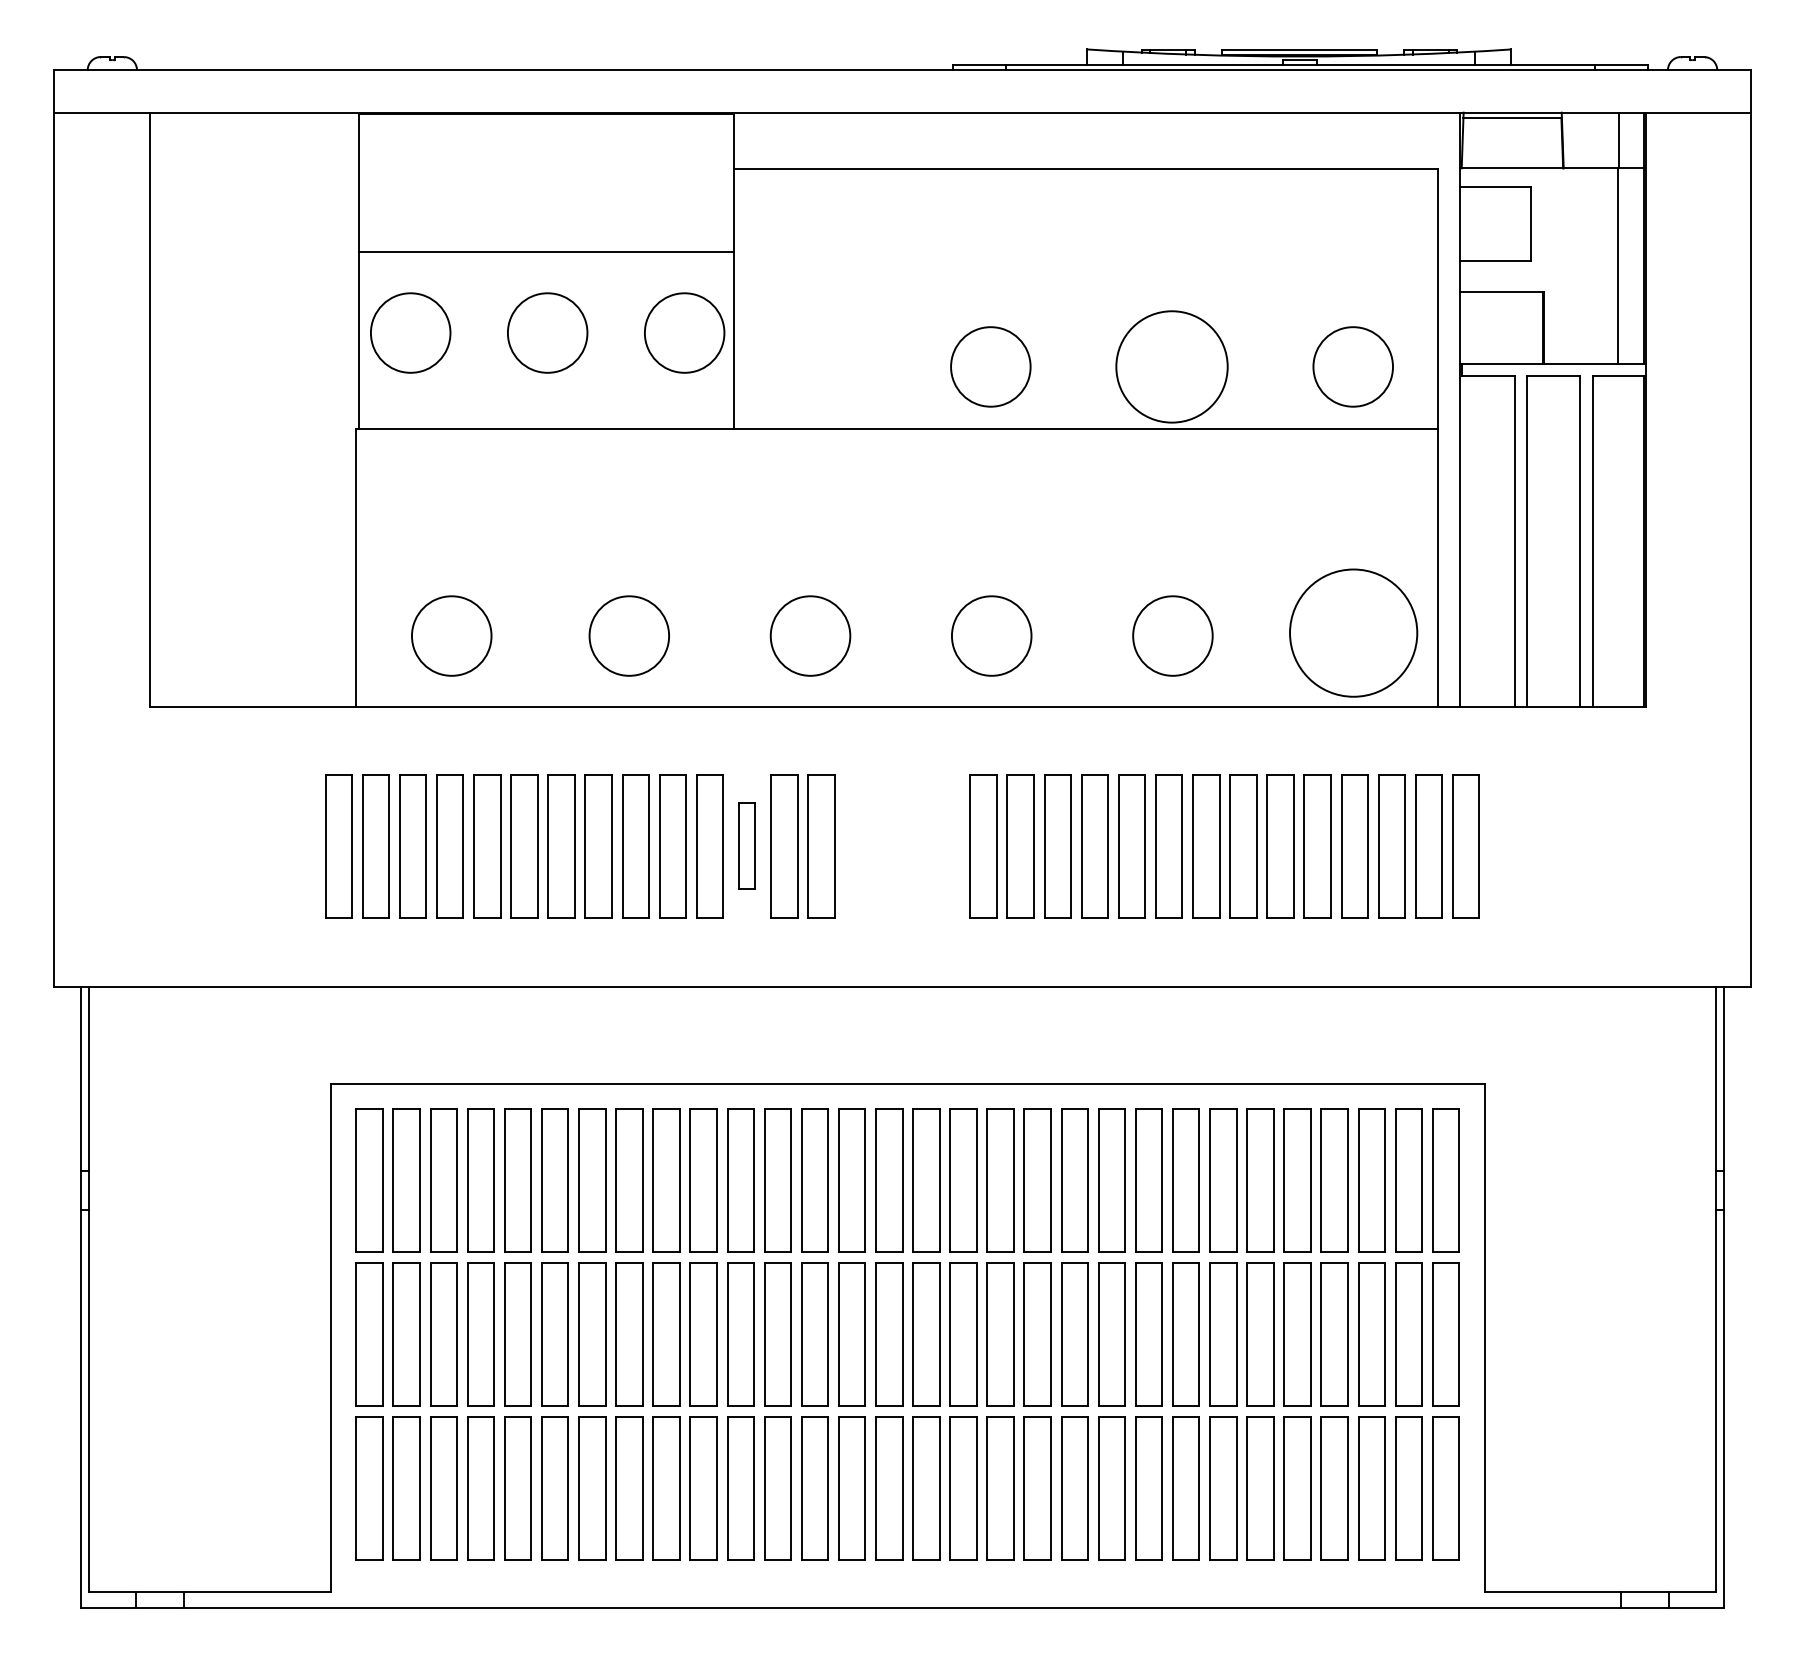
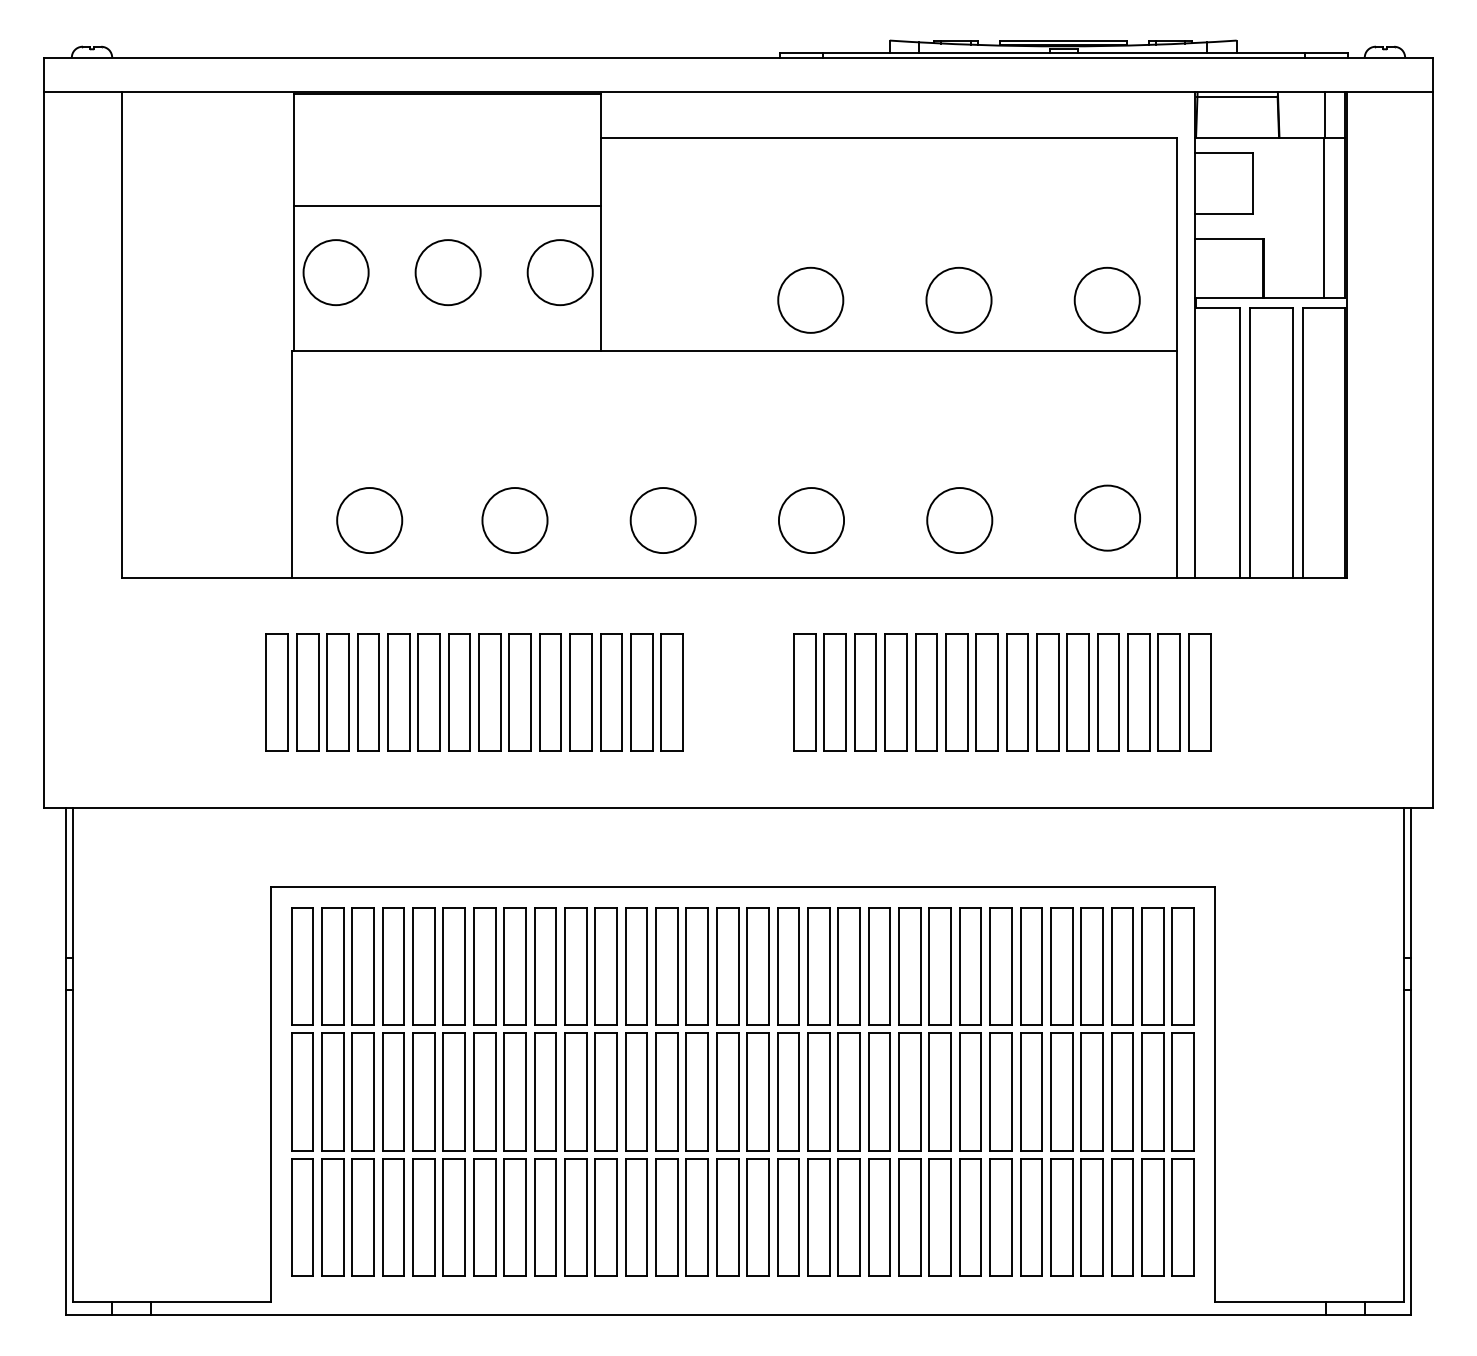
circle: (1171, 365) -> (958, 299), size x0.71
circle: (1353, 632) -> (1107, 517), size x0.62
part: (747, 846) -> (611, 692), size x1.67

